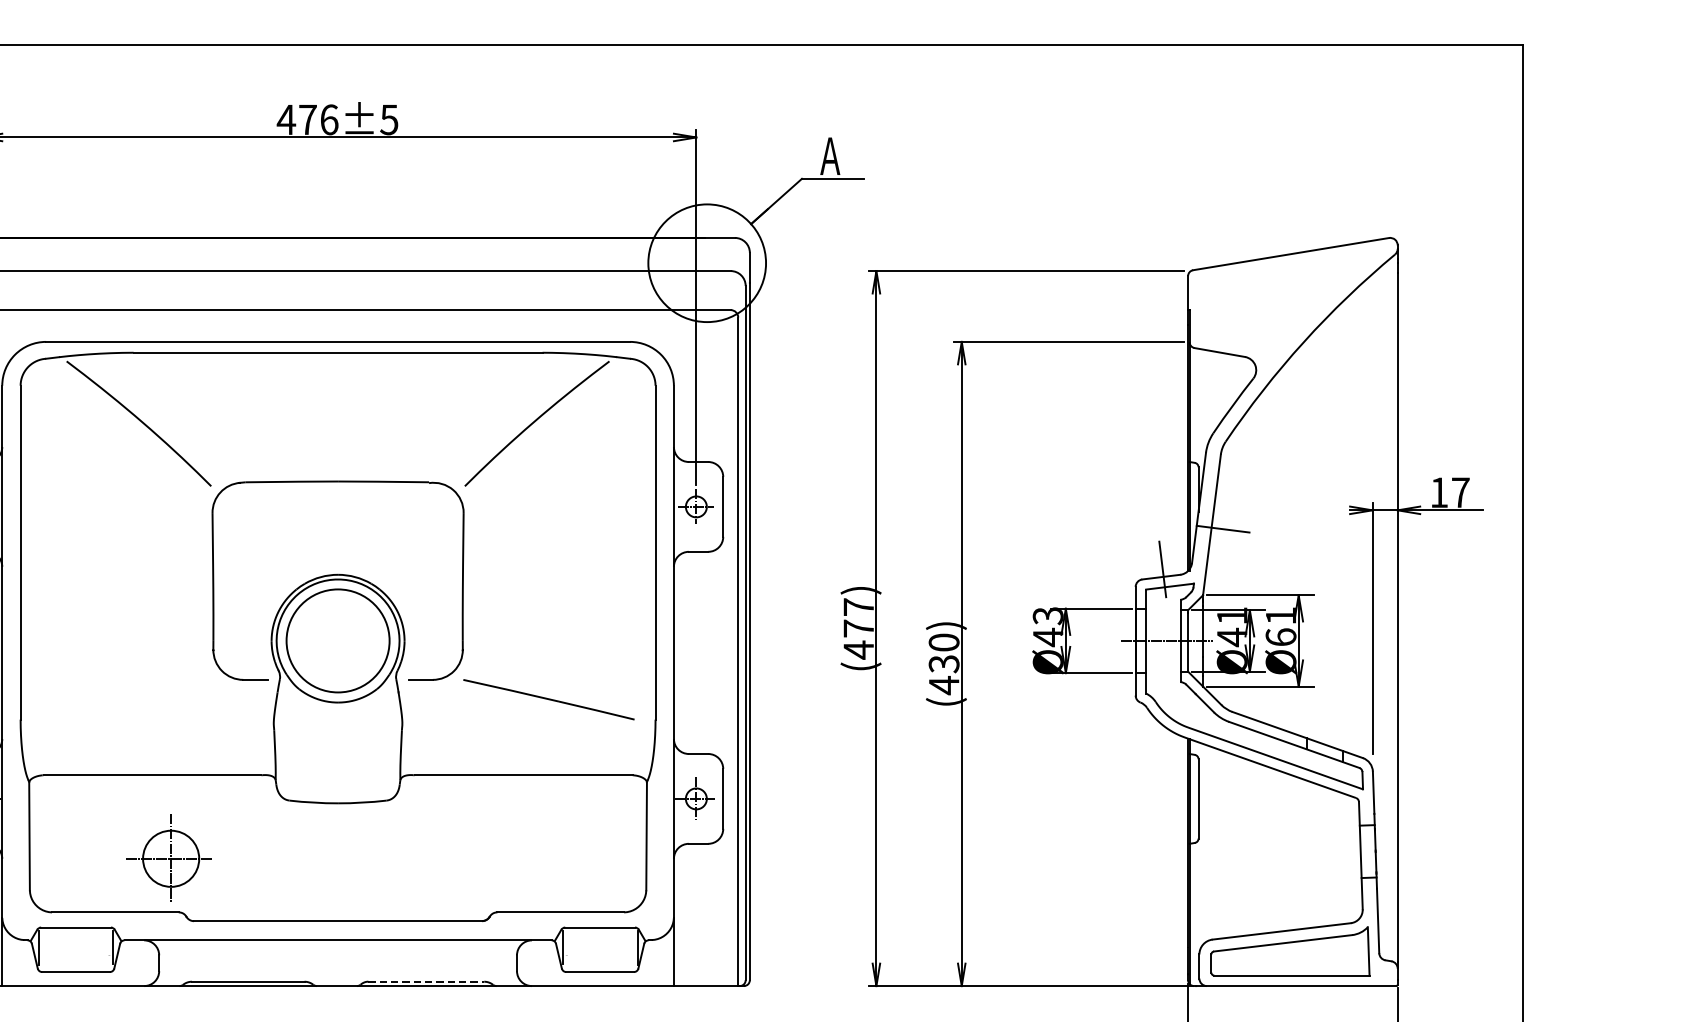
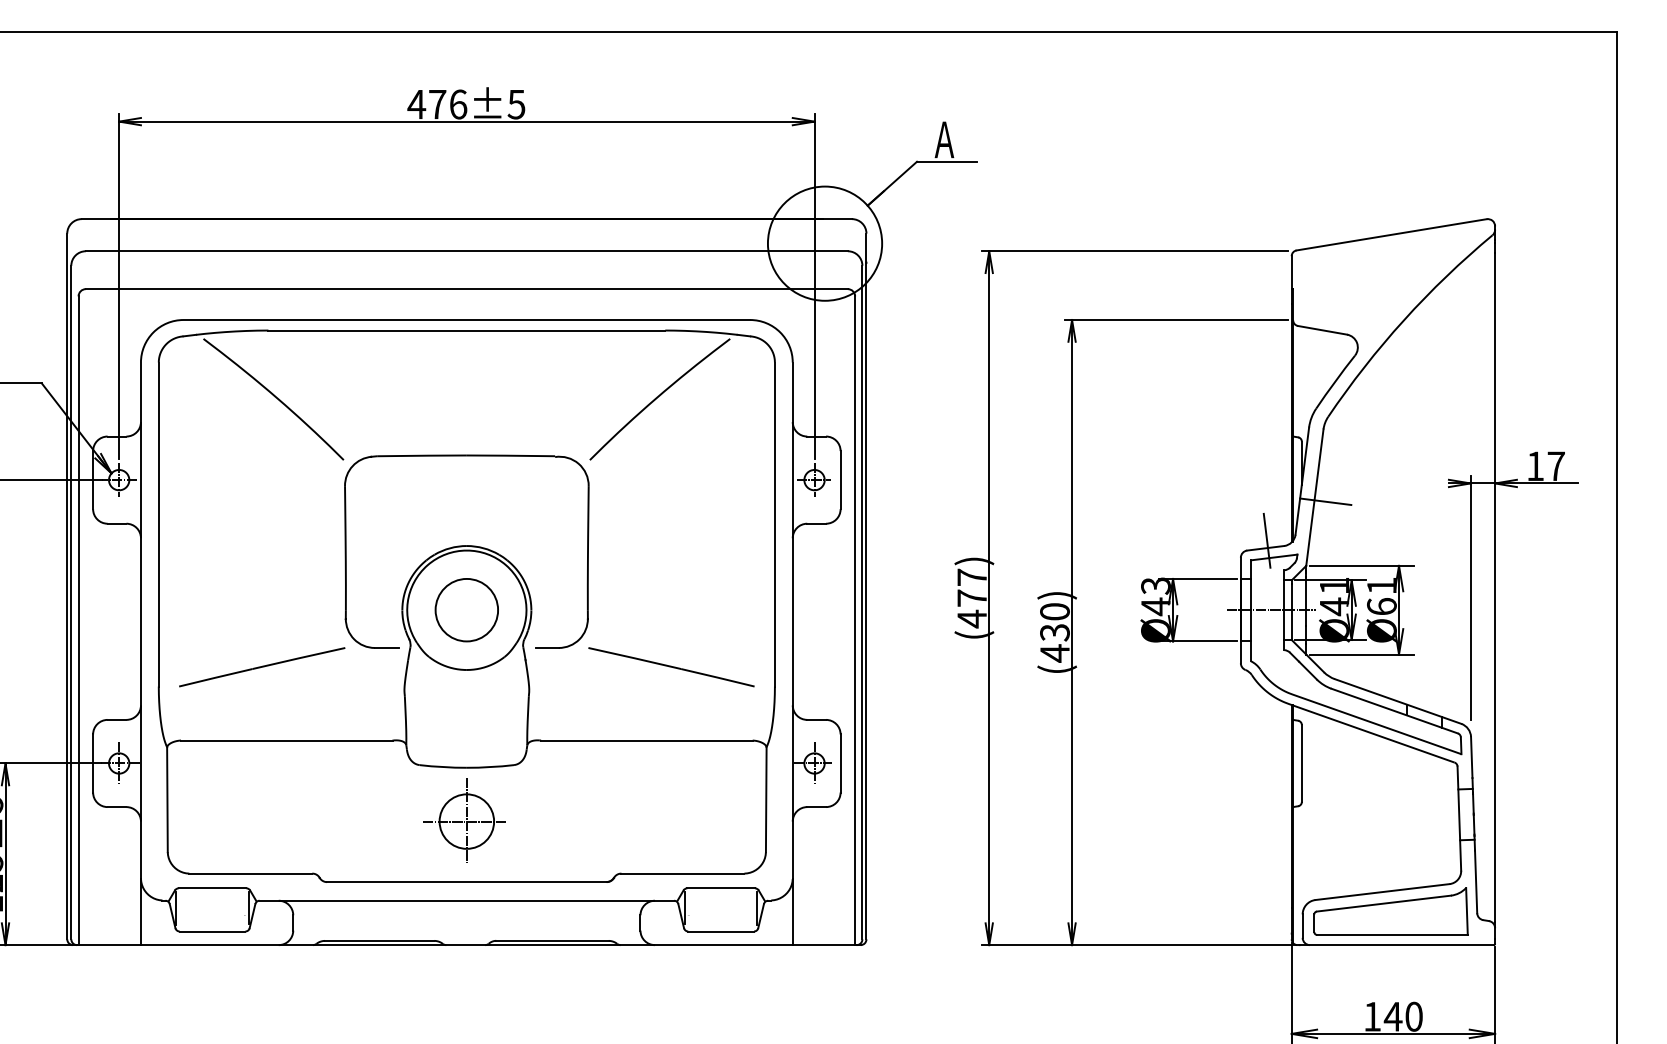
circle: (337, 640) -> (466, 609), size x0.62
line: (127, 699) -> (262, 667), added
part: (168, 857) -> (464, 820), moved
line: (426, 981) -> (552, 940), dashed -> solid

